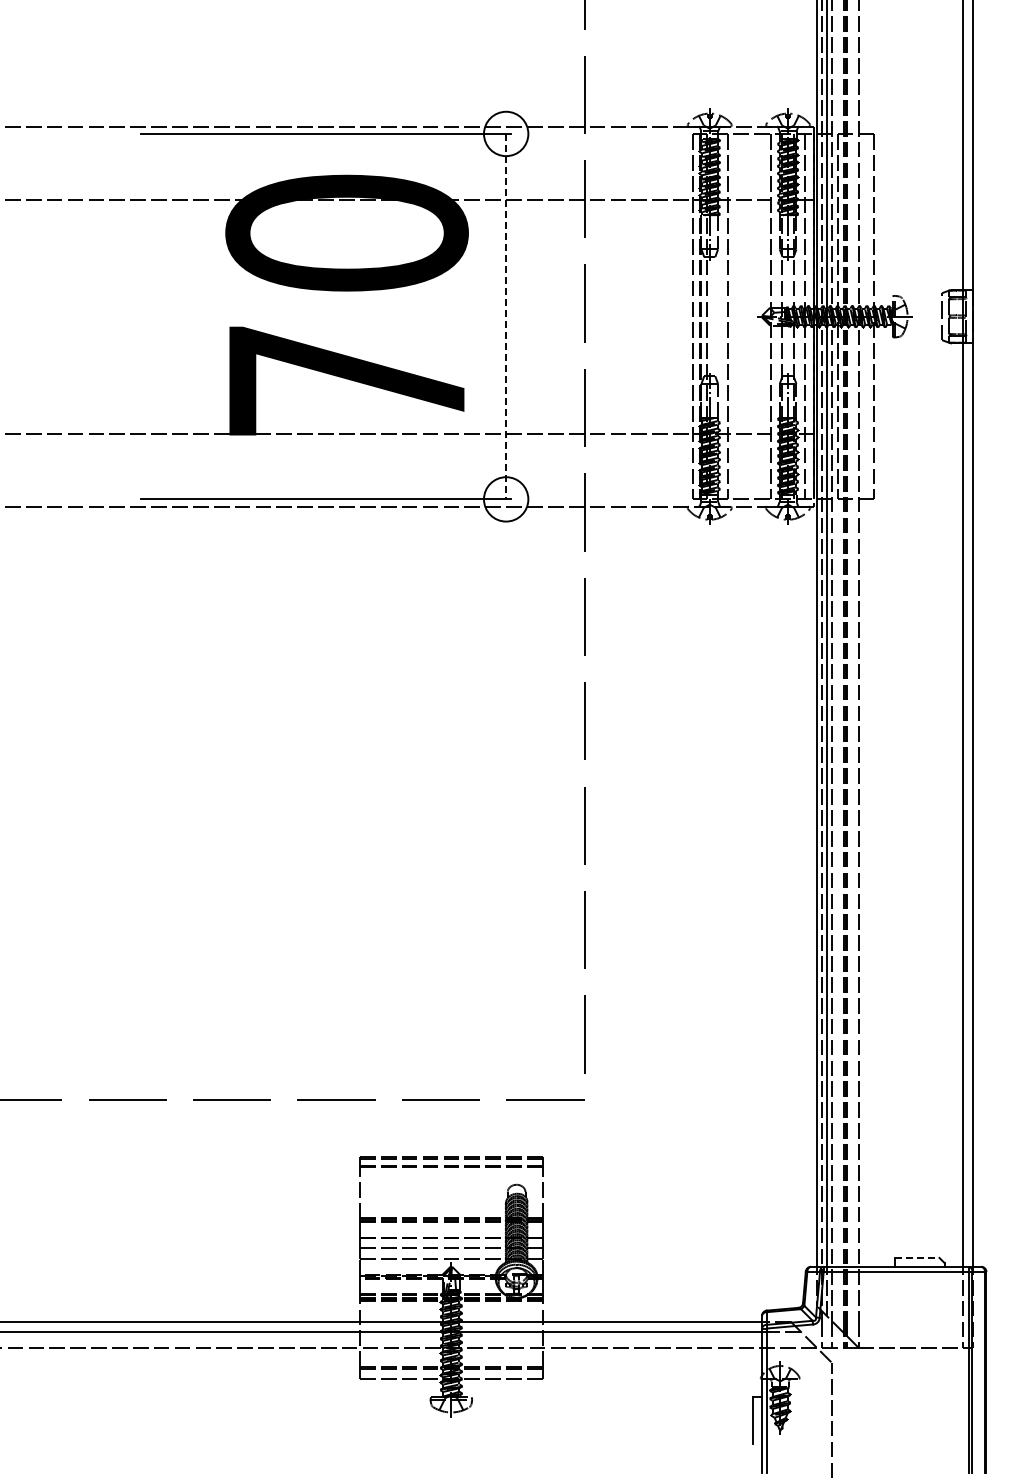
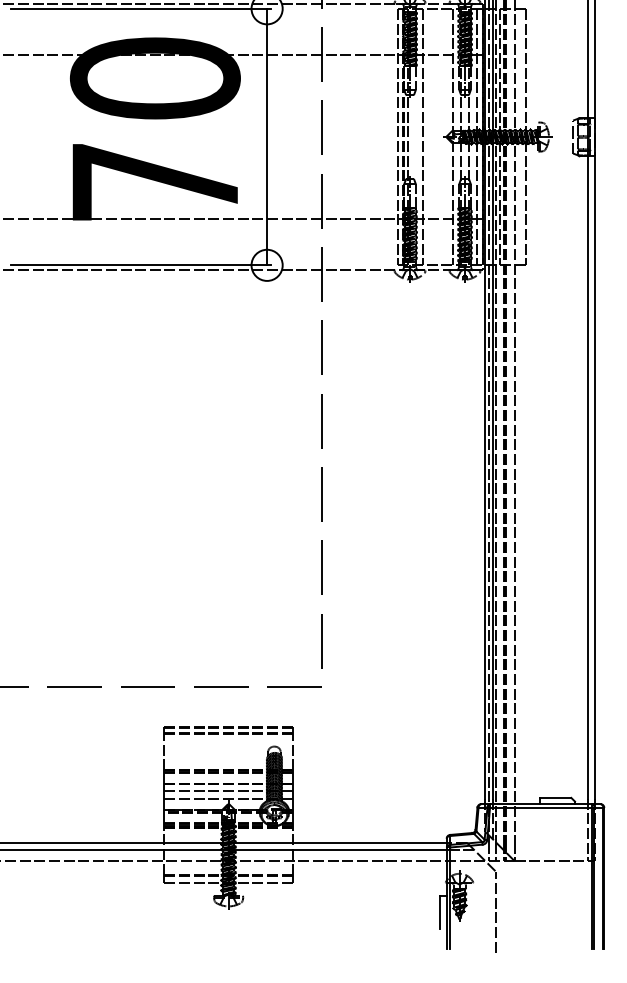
line: (506, 316) -> (267, 136), dashed -> solid
line: (917, 1257) -> (555, 797), dashed -> solid

